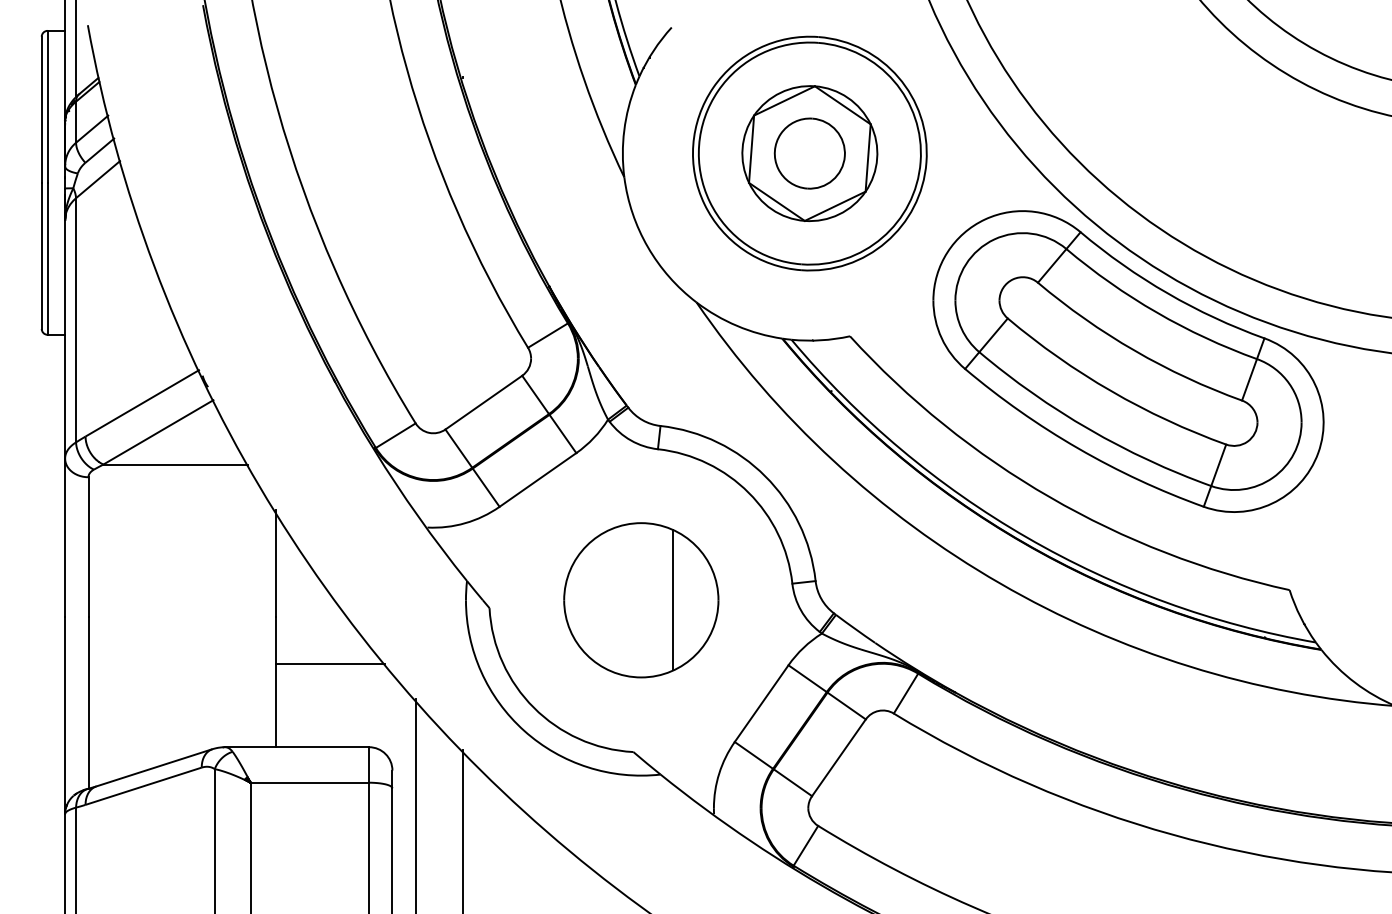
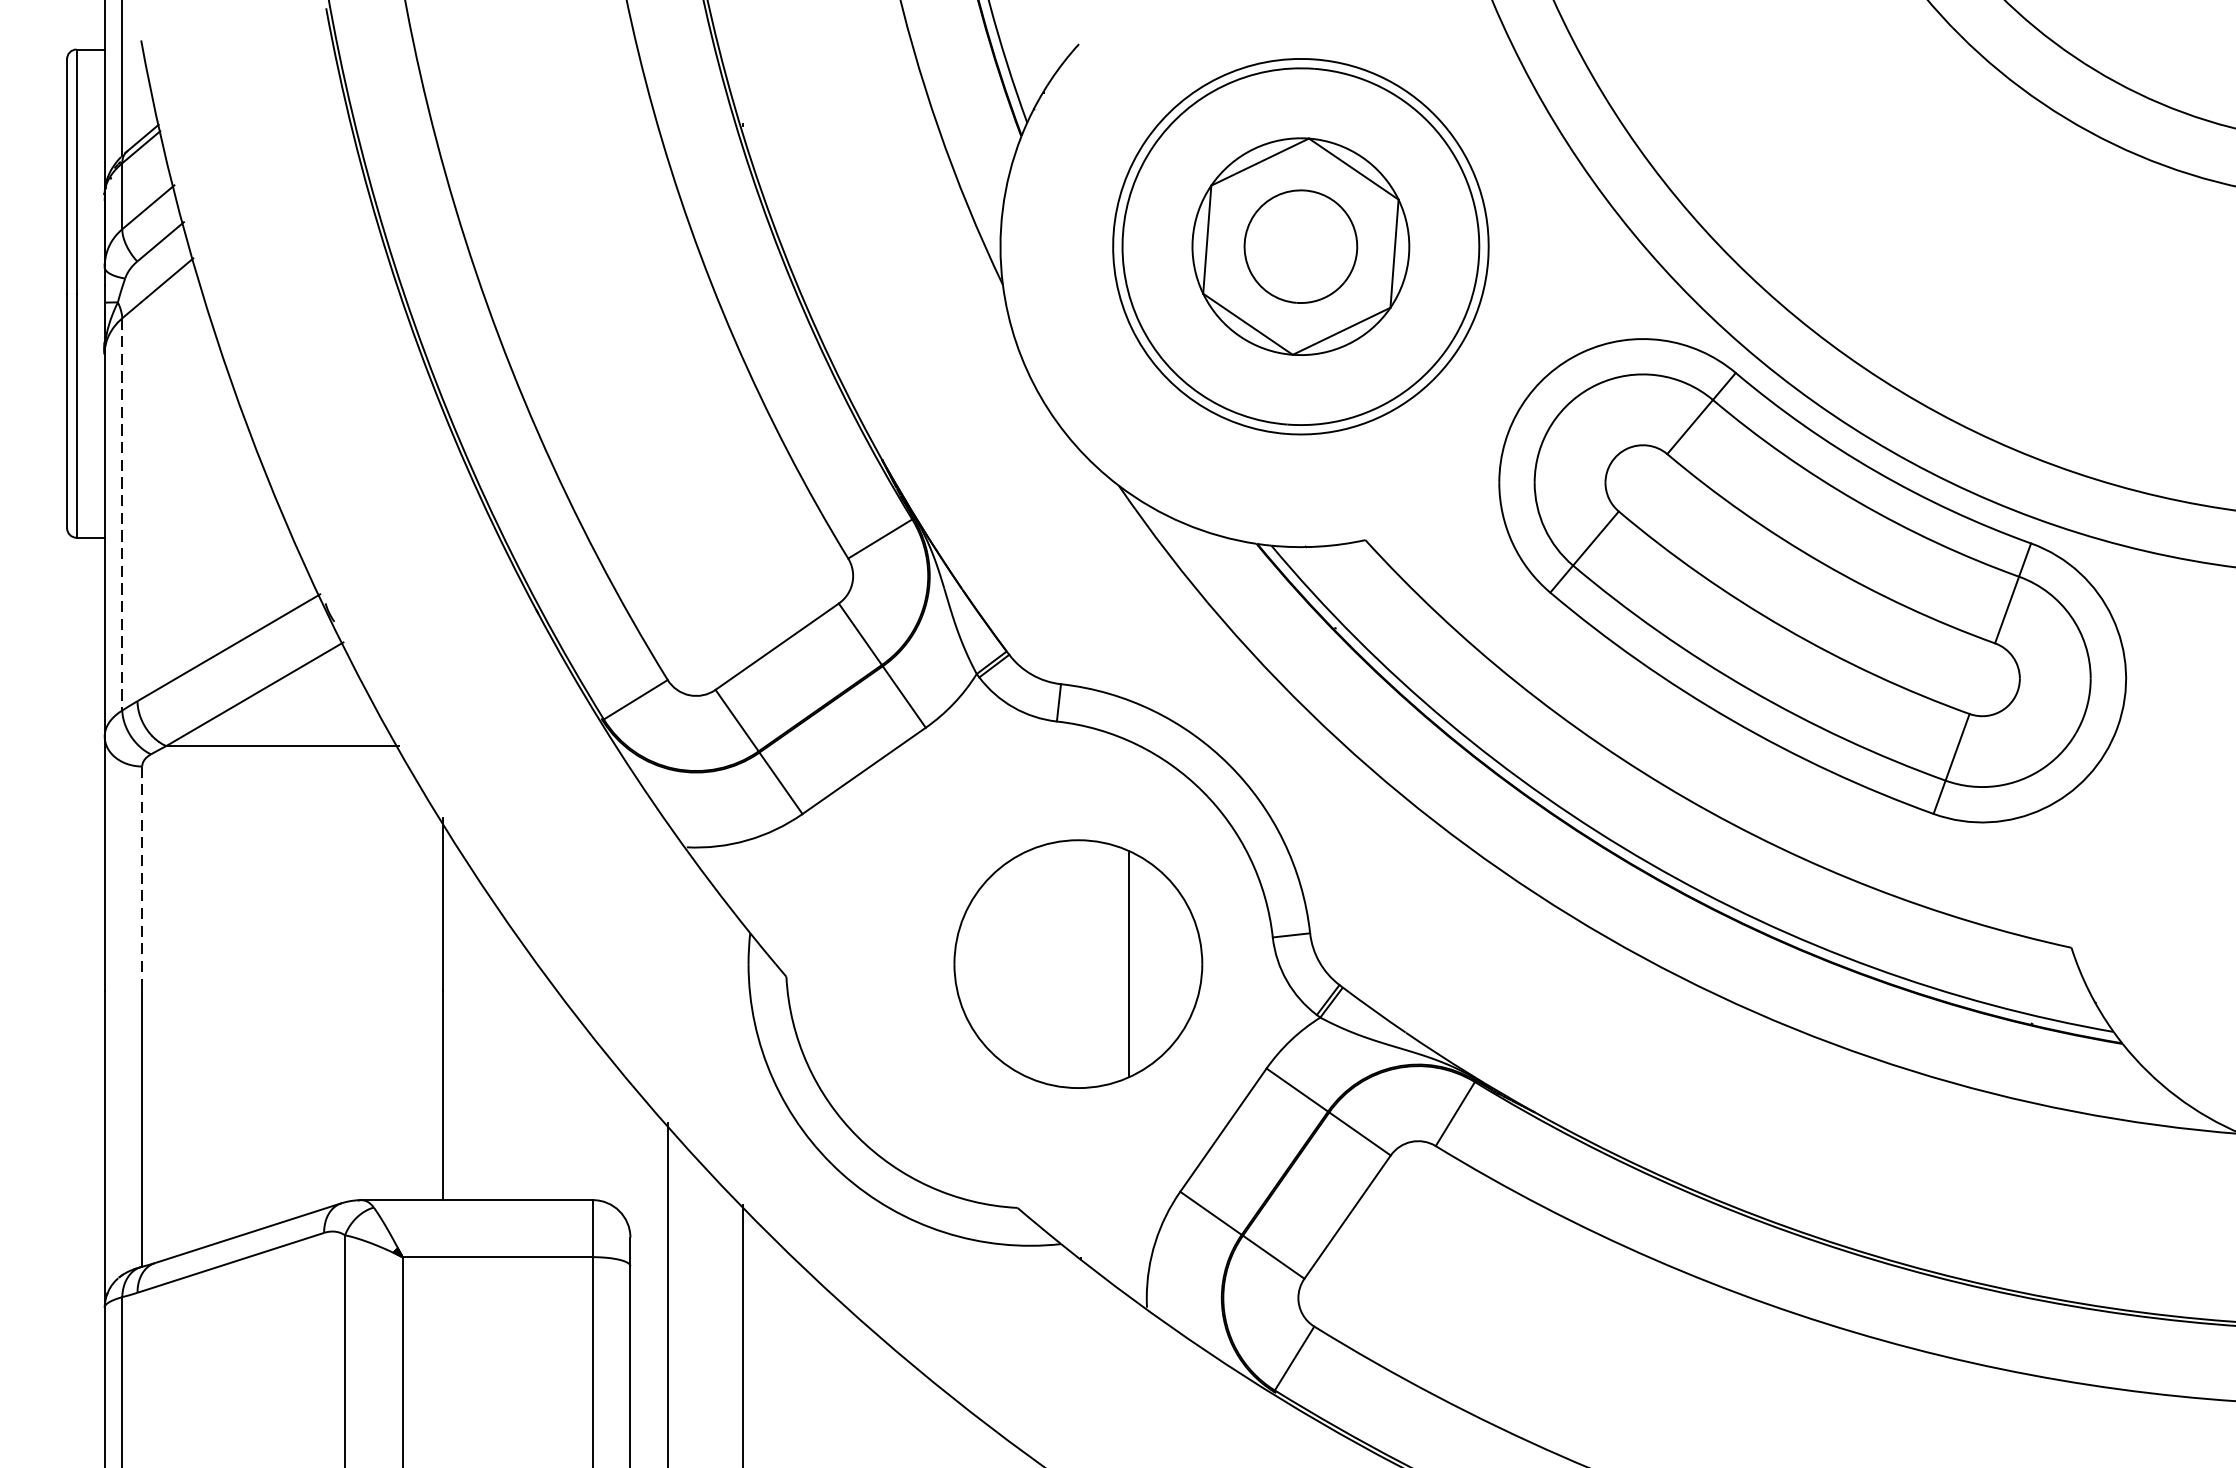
line: (76, 320) -> (122, 514), solid -> dashed
line: (88, 547) -> (142, 879), solid -> dashed
part: (641, 600) -> (1078, 964), moved
line: (329, 664) -> (529, 1067), removed

